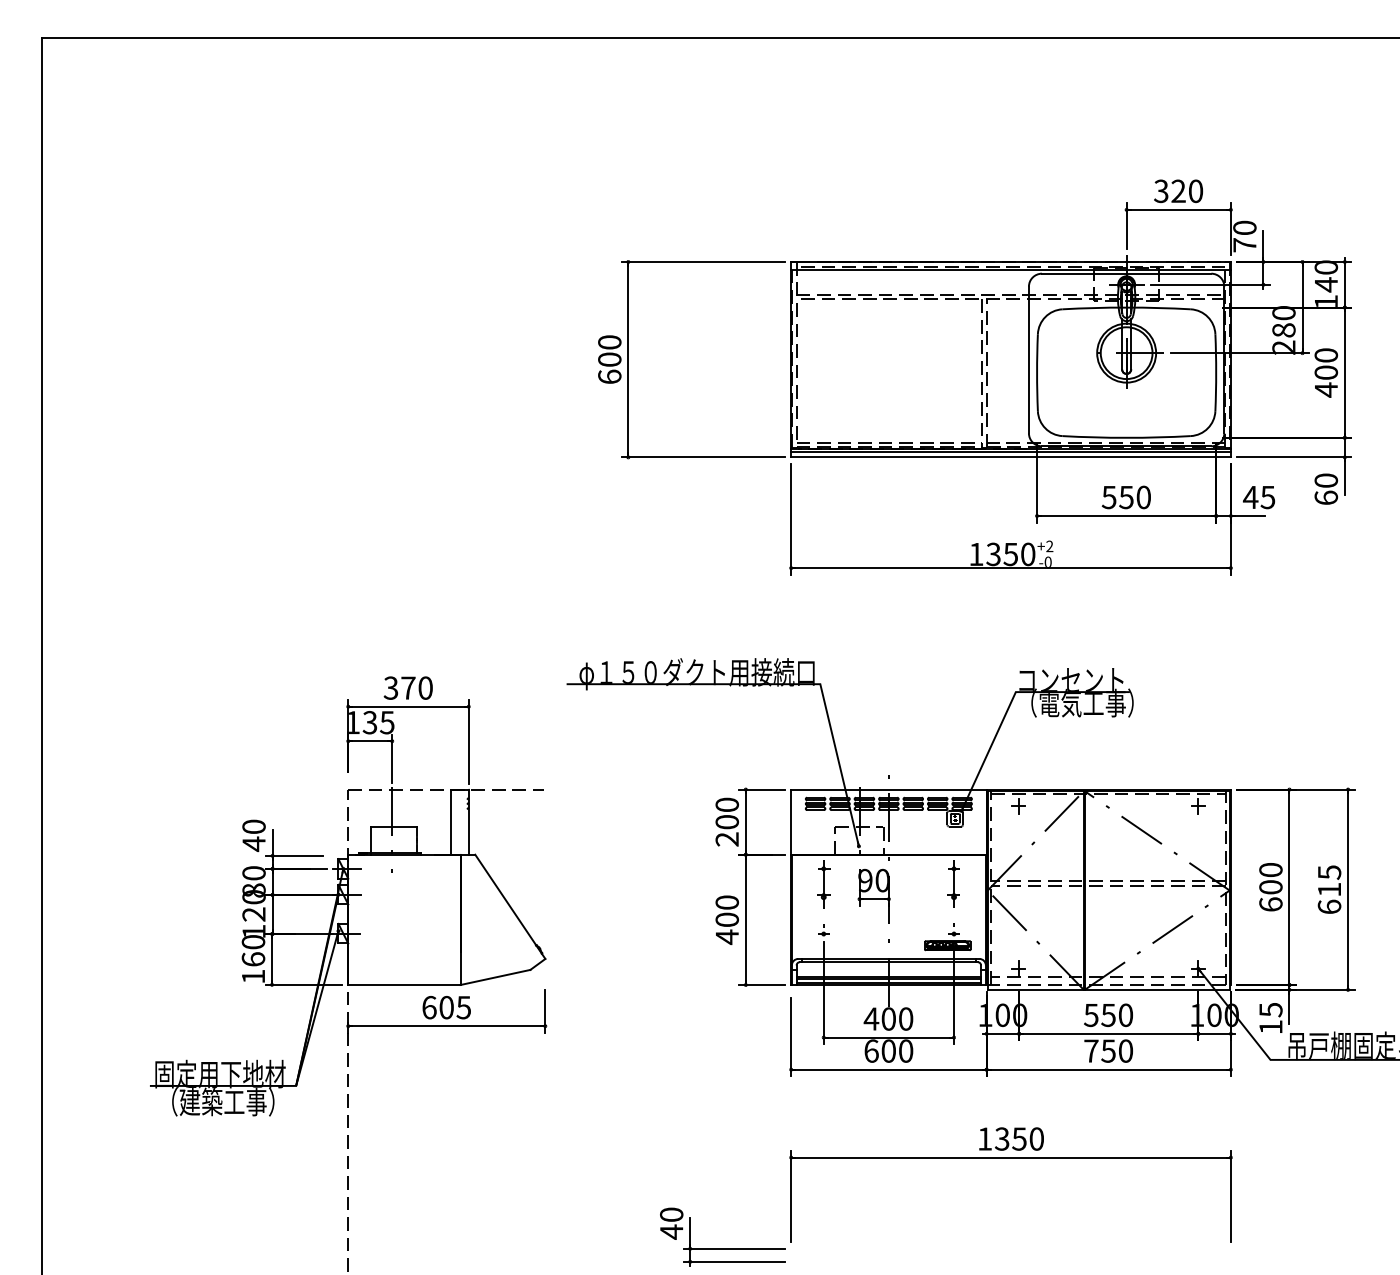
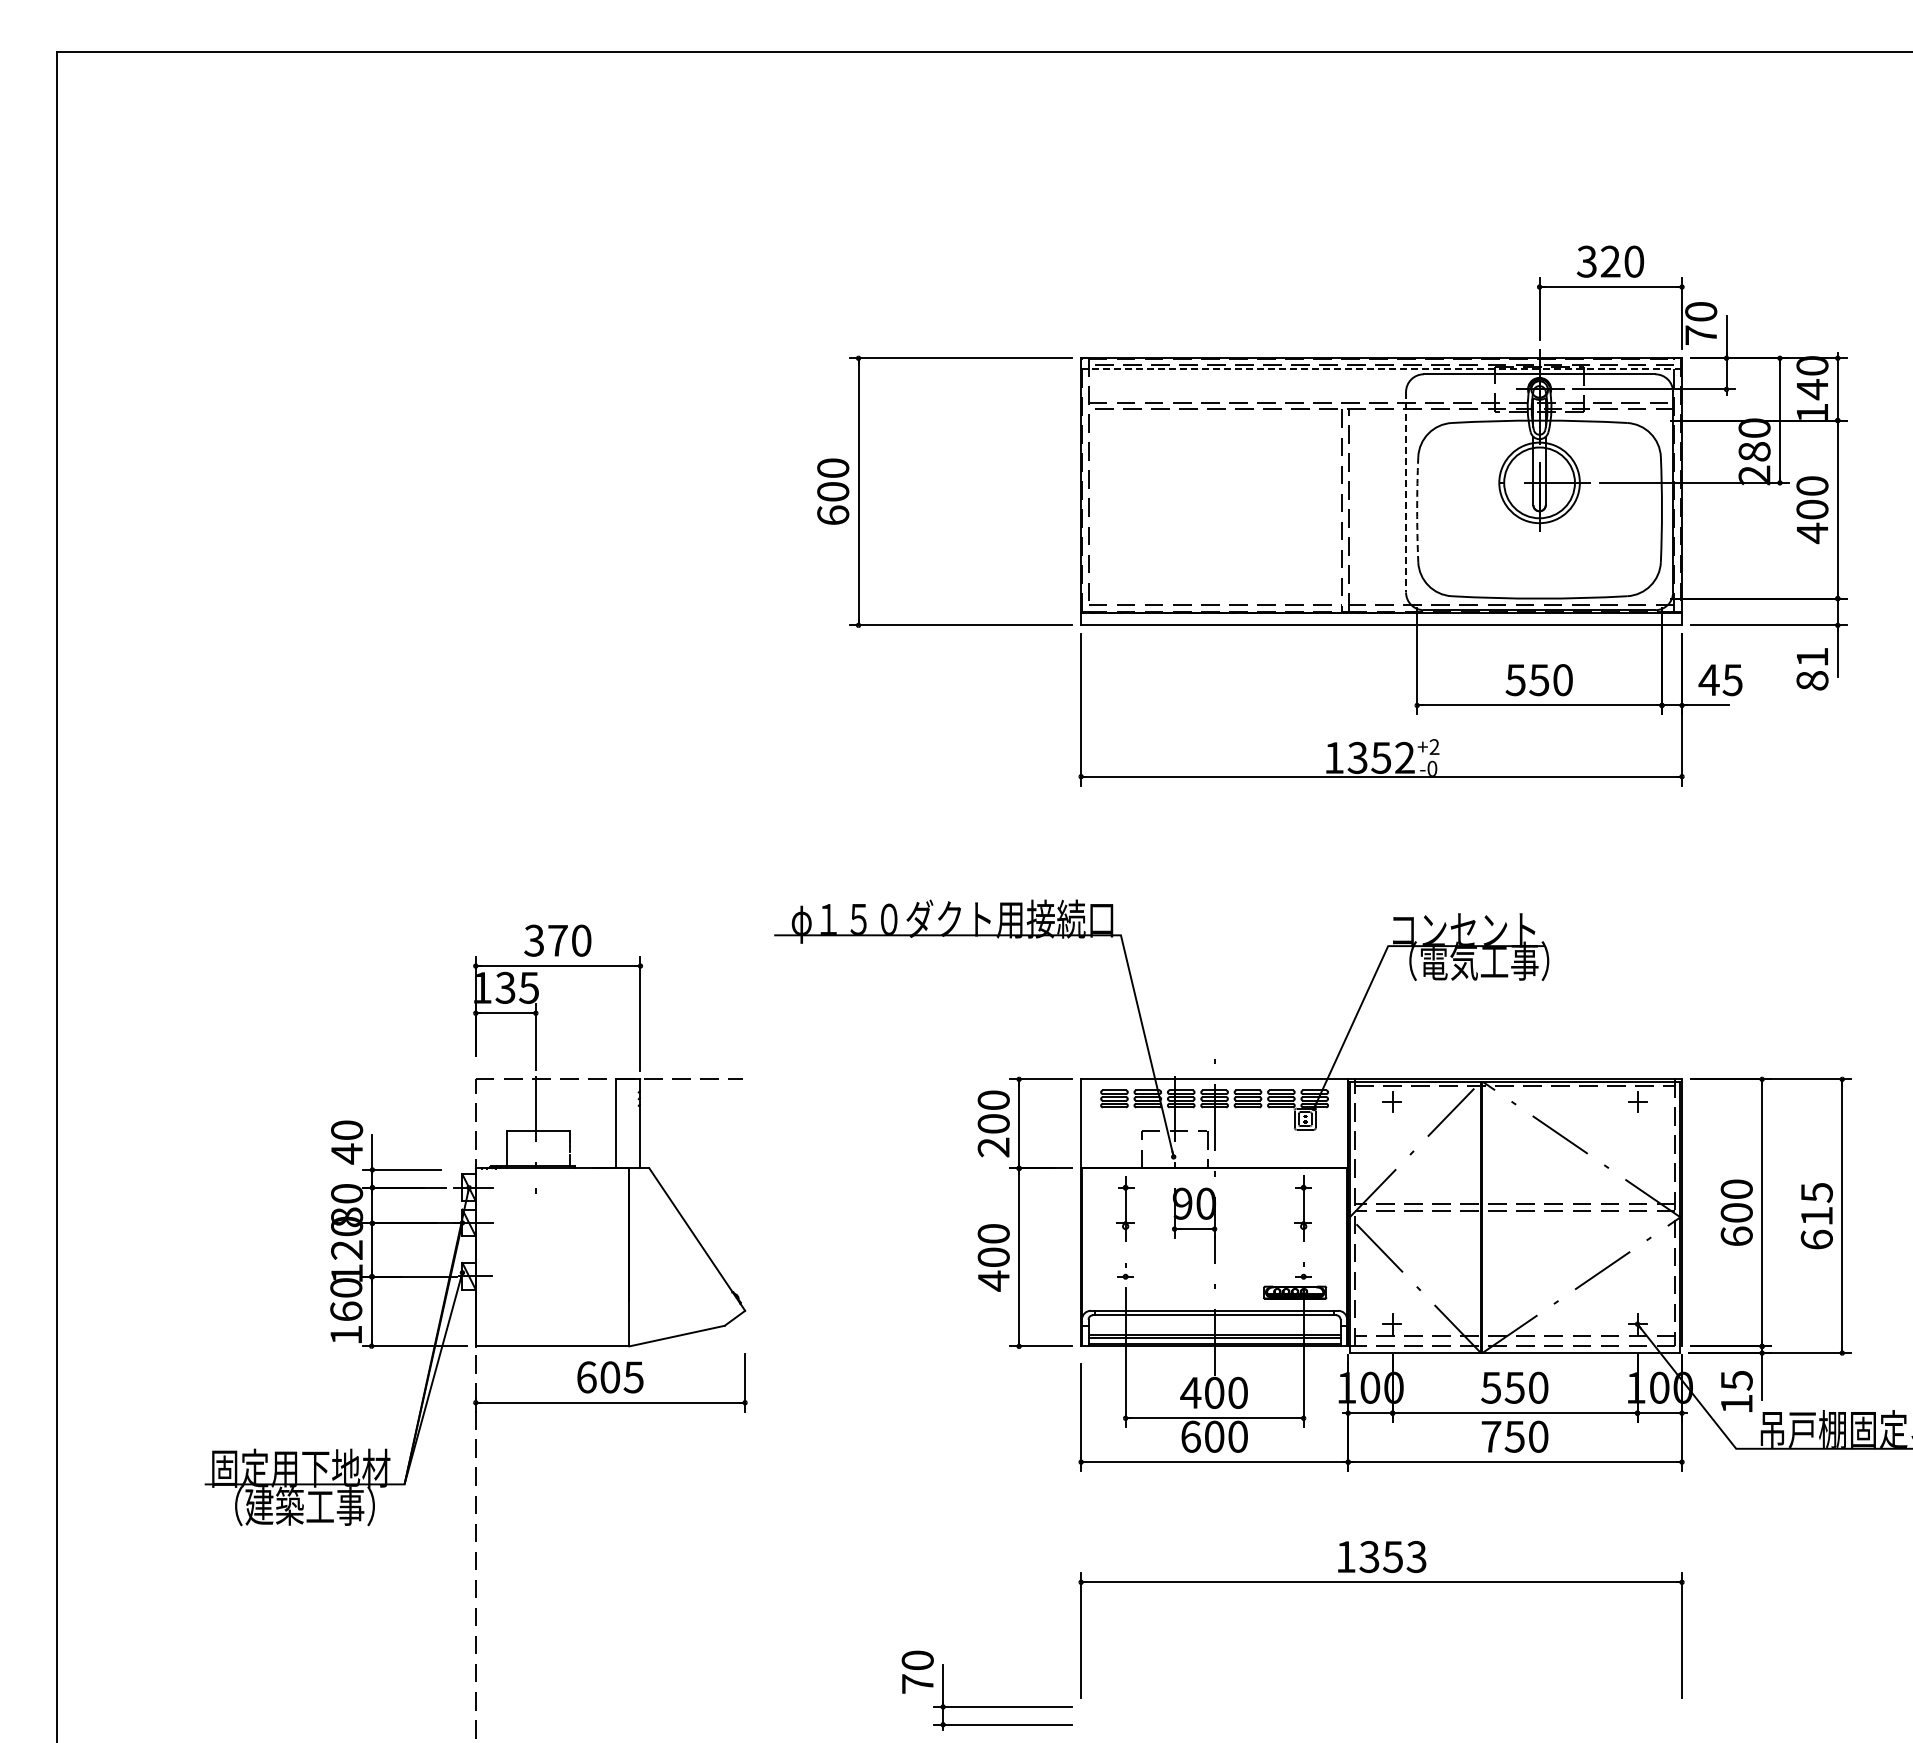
line: (1011, 270) -> (1382, 369), solid -> dashed
line: (1029, 360) -> (1406, 492), solid -> dashed
arc: (1037, 372) -> (1417, 509), solid -> dashed
line: (1010, 452) -> (1381, 618), removed
text: (1326, 488) -> (1812, 668), 60 -> 81
text: (1027, 554) -> (1404, 757), 1350 -> 1352
text: (1036, 1138) -> (1416, 1556), 1350 -> 1353
text: (671, 1231) -> (917, 1683), 40 -> 70

